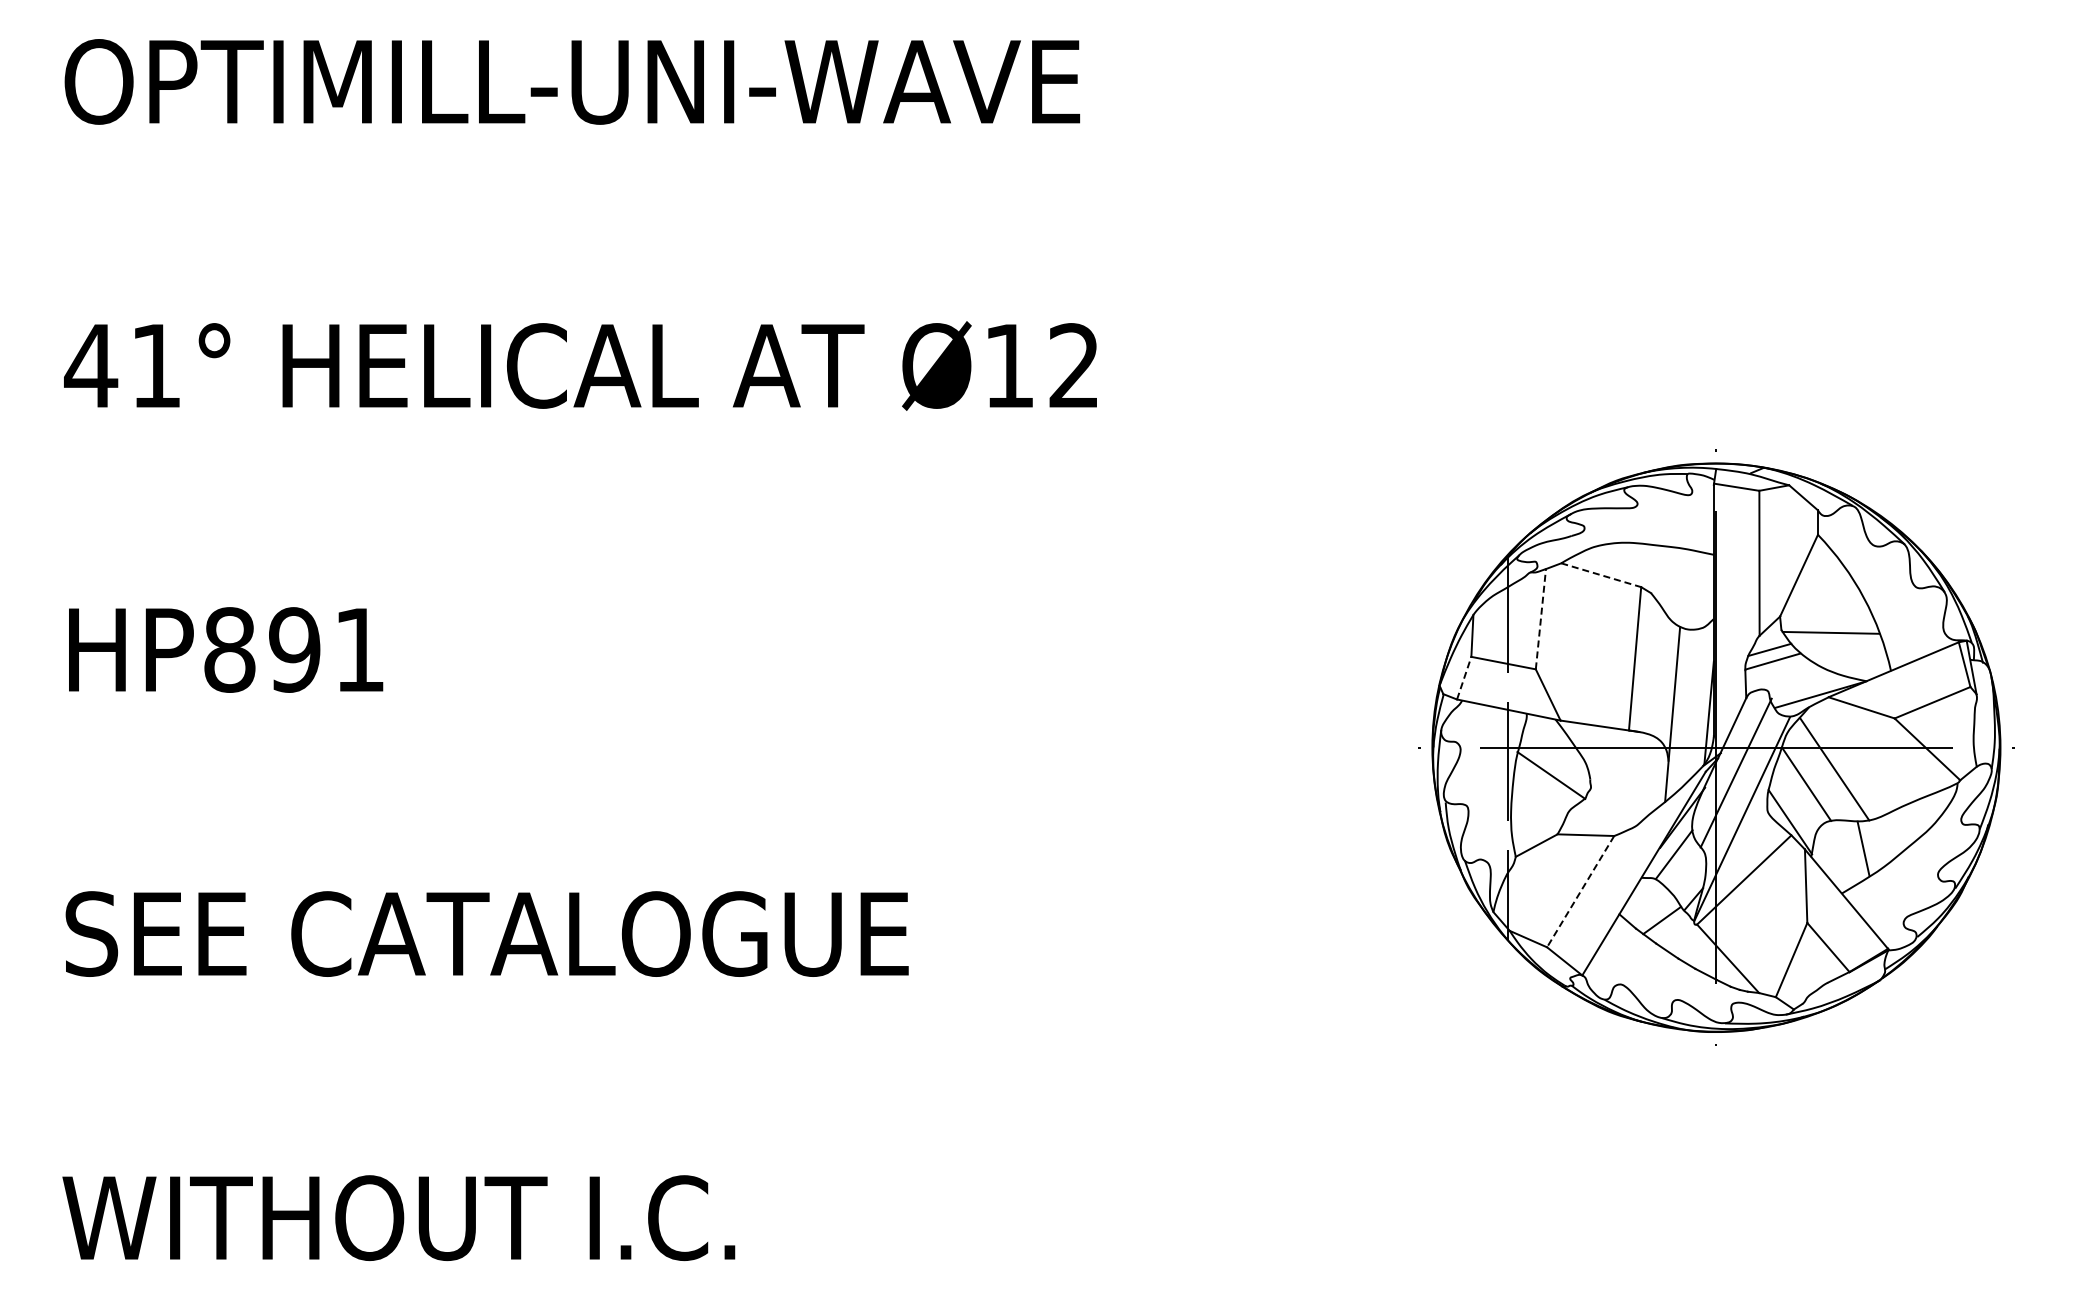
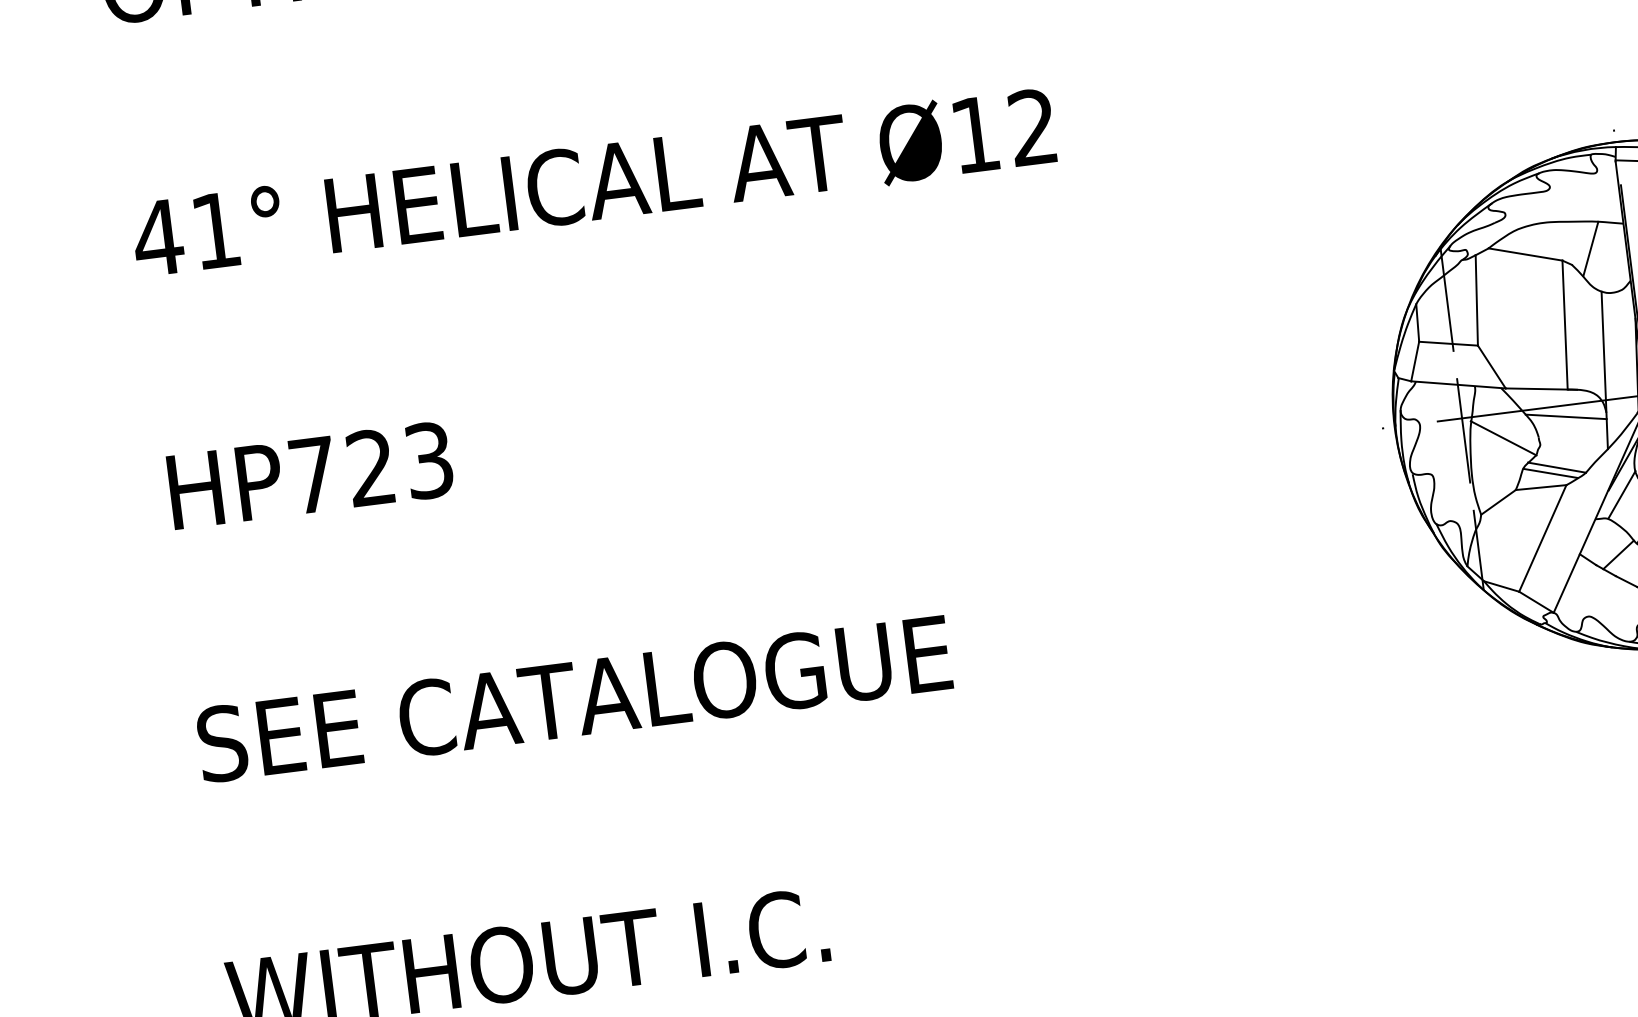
line: (1601, 575) -> (1525, 254), dashed -> solid
line: (1674, 578) -> (1591, 249), added
line: (1540, 618) -> (1476, 299), dashed -> solid
text: (294, 649) -> (370, 467), HP891 -> HP723
line: (1464, 677) -> (1415, 360), dashed -> solid
line: (1623, 760) -> (1566, 416), added
line: (1605, 815) -> (1556, 467), added
line: (1597, 820) -> (1549, 473), added
line: (1580, 891) -> (1542, 538), dashed -> solid

